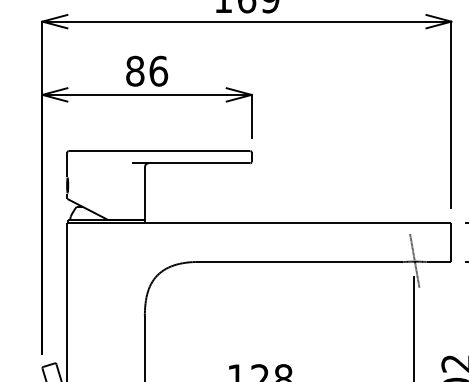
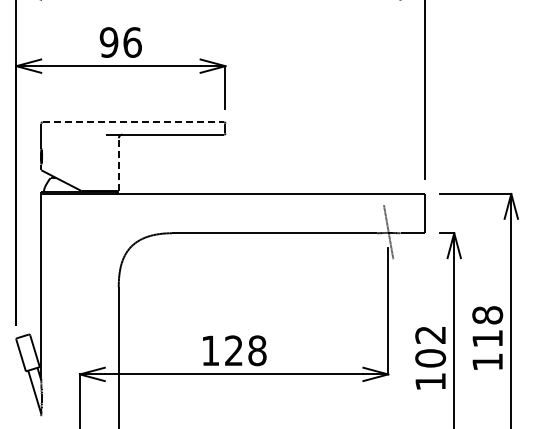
text: (134, 71) -> (108, 42), 86 -> 96
line: (159, 151) -> (133, 122), solid -> dashed
line: (144, 193) -> (118, 164), solid -> dashed

